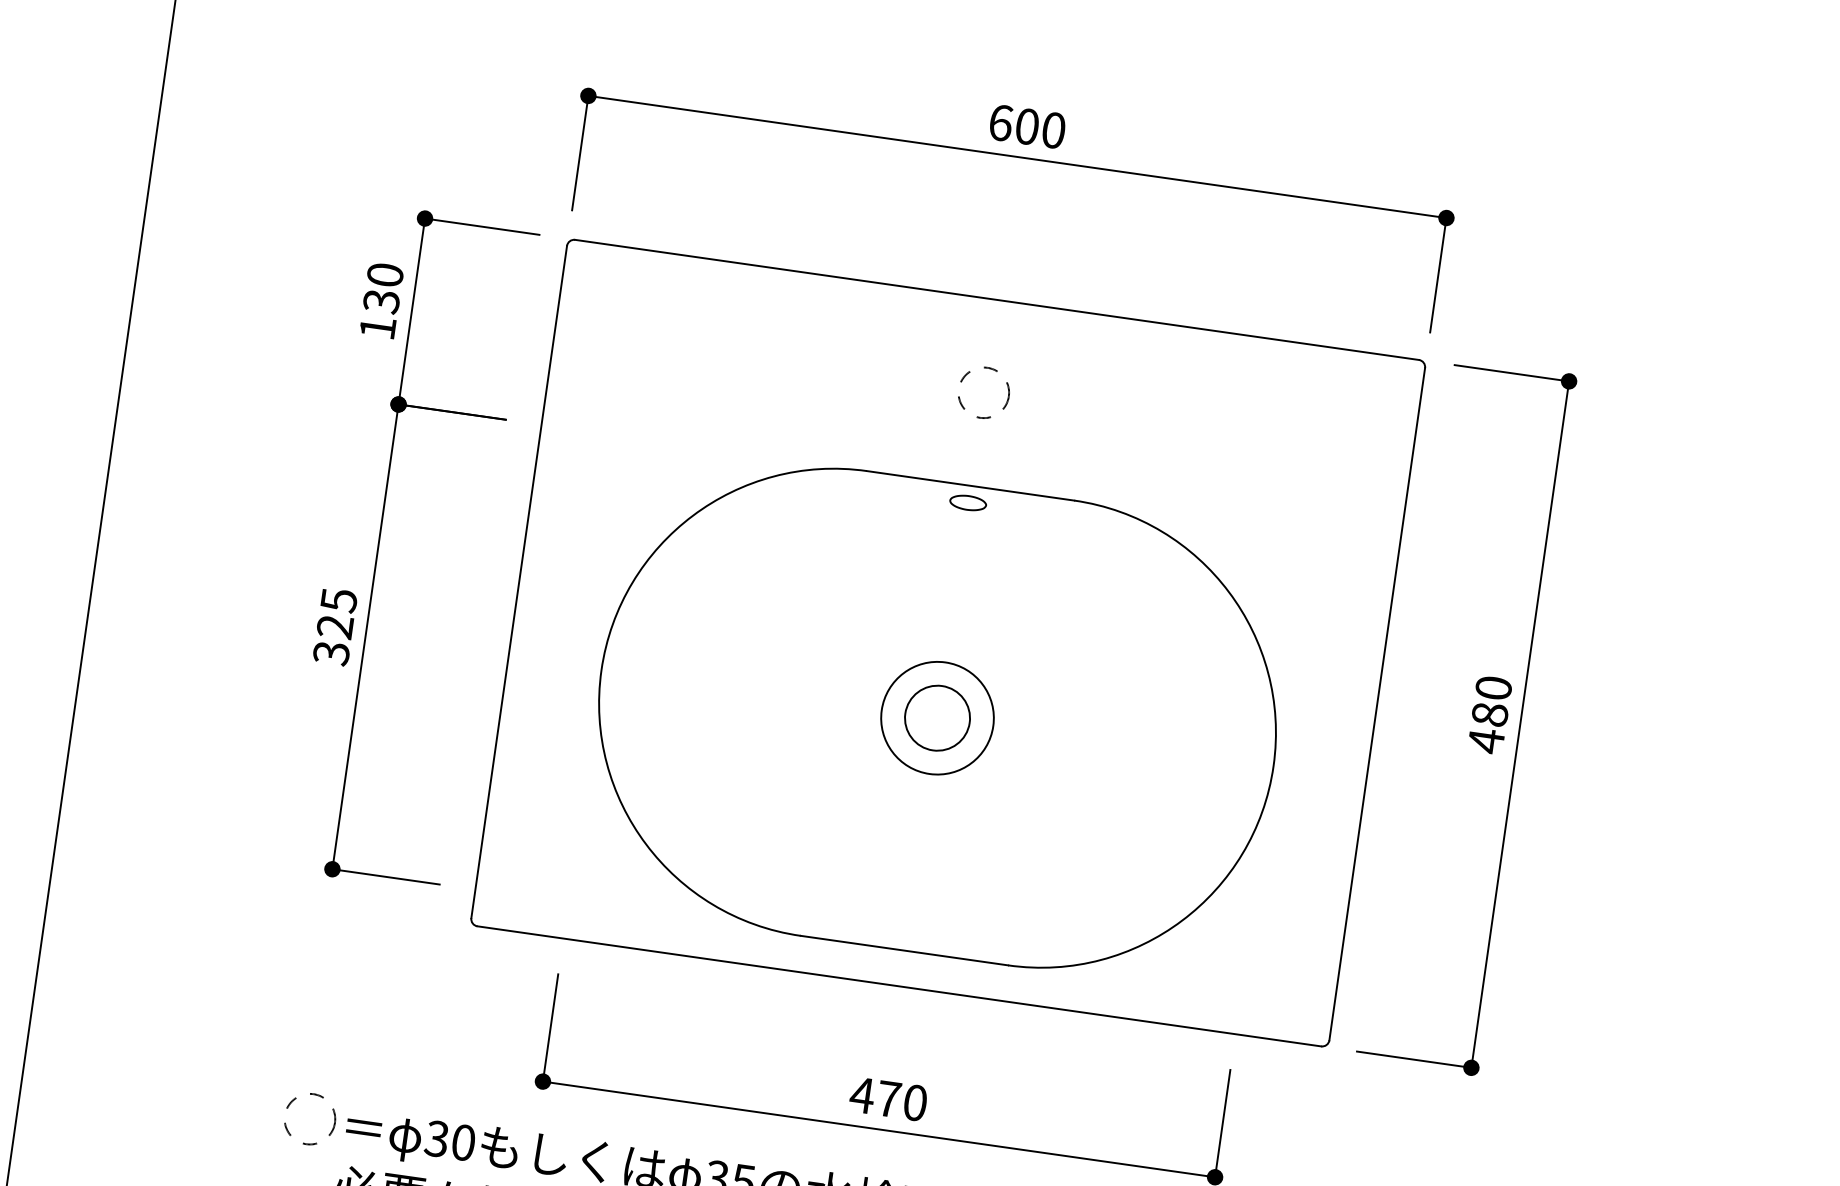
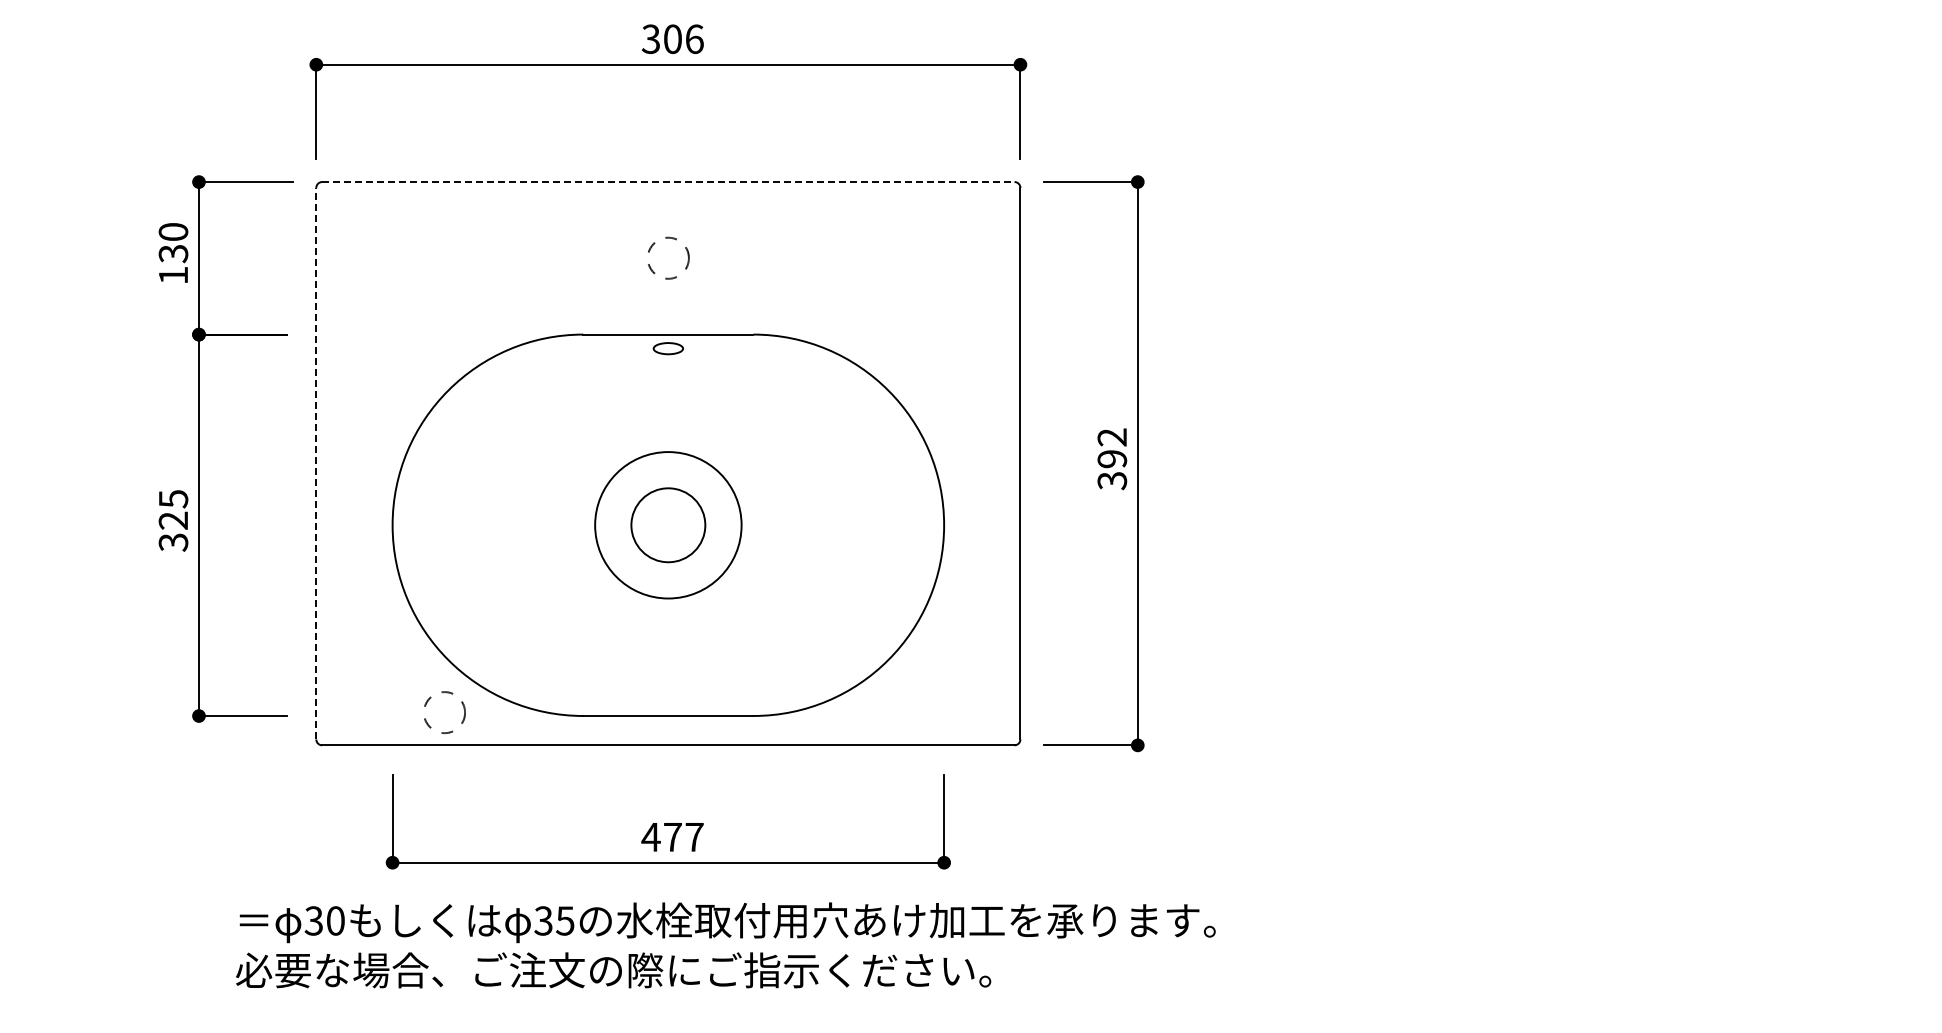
text: (1026, 126) -> (672, 39), 600 -> 306
line: (997, 300) -> (668, 182), solid -> dashed
line: (519, 581) -> (316, 463), solid -> dashed
text: (1490, 715) -> (1112, 459), 480 -> 392
circle: (936, 717) -> (667, 524), size x1.4
circle: (937, 718) -> (668, 525), size x1.6
text: (915, 1103) -> (694, 837), 470 -> 477
circle: (309, 1119) -> (444, 712), moved

